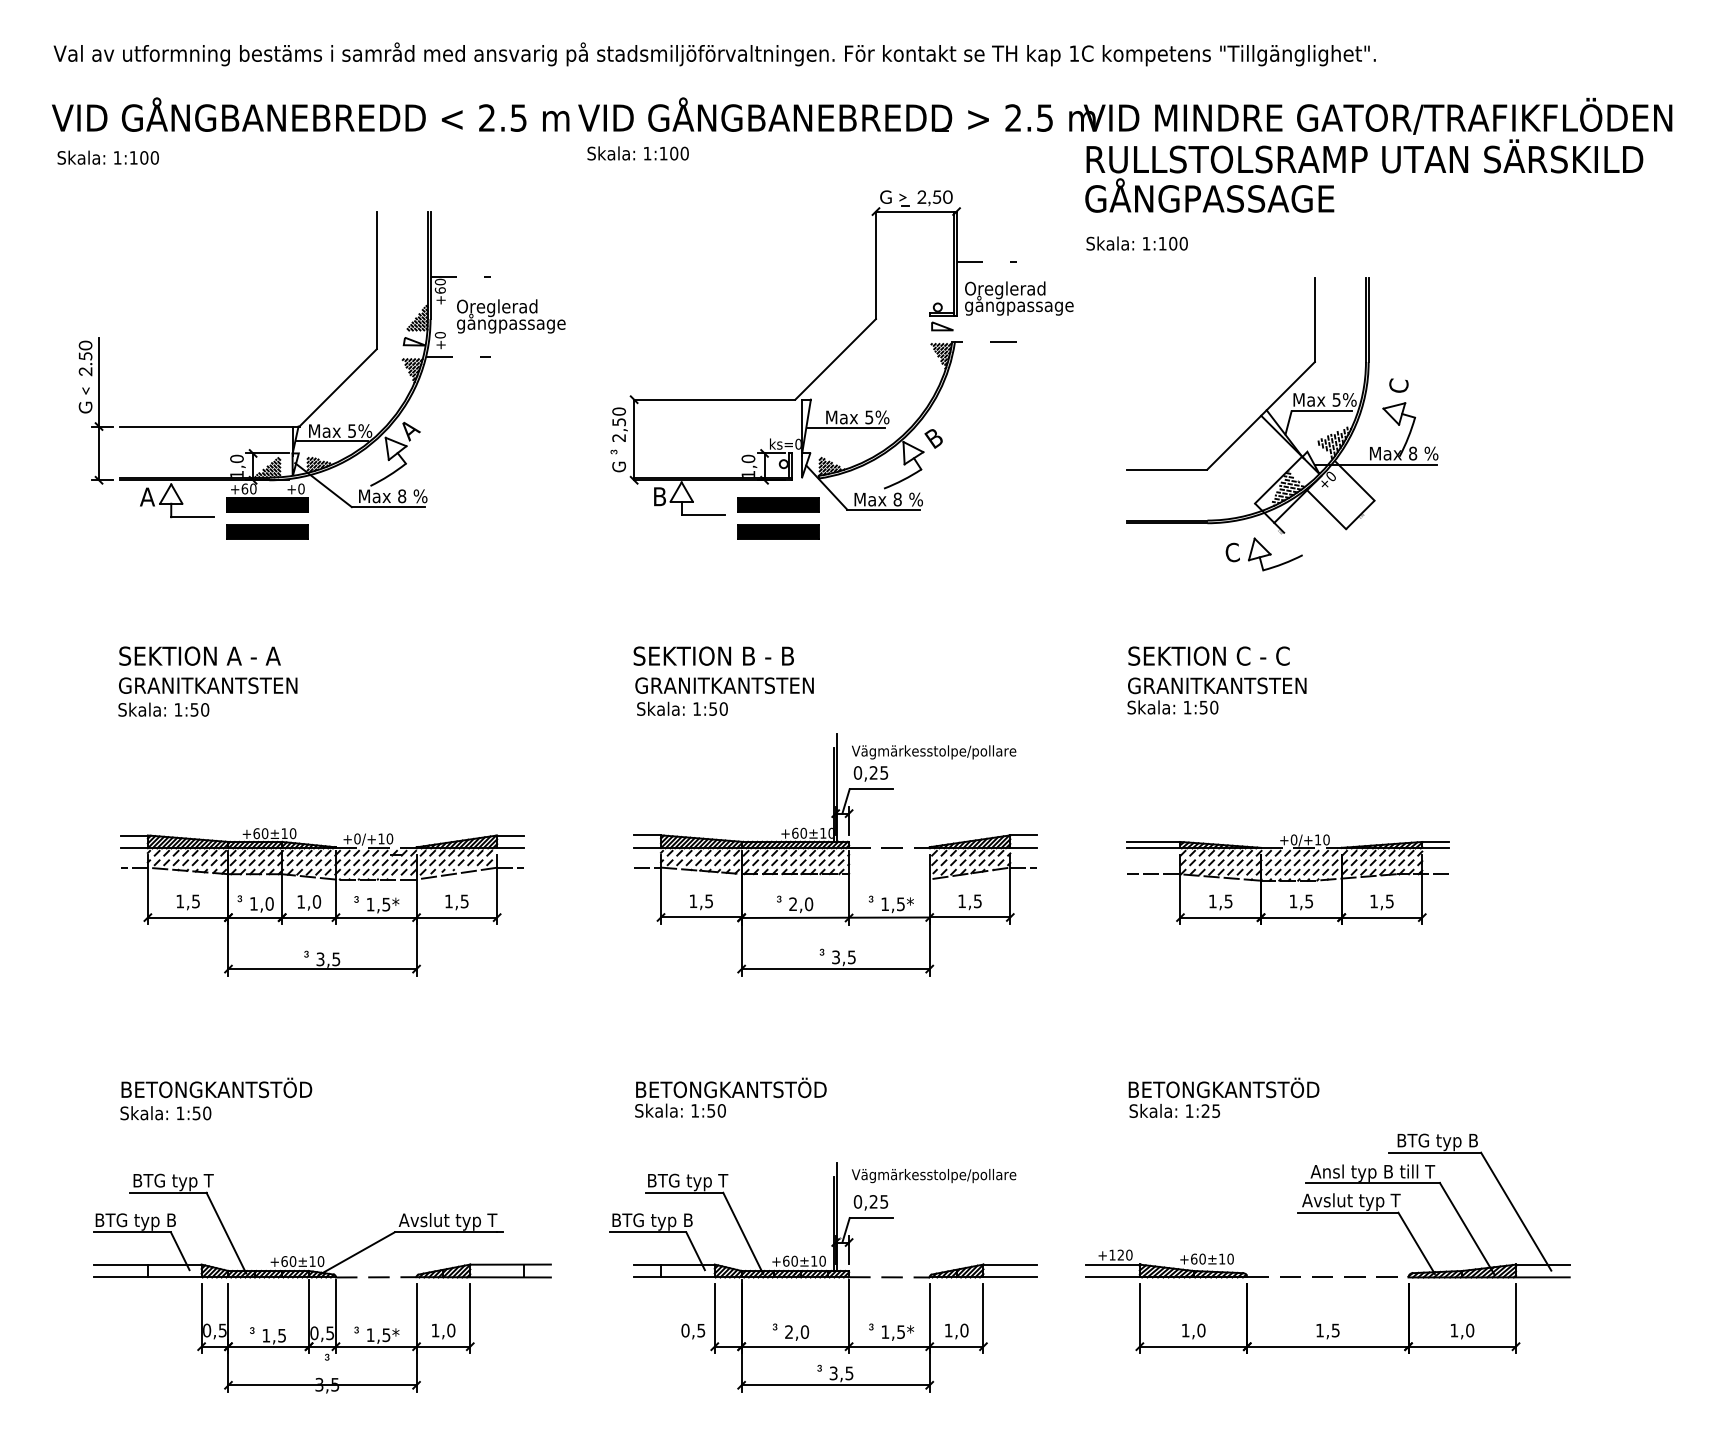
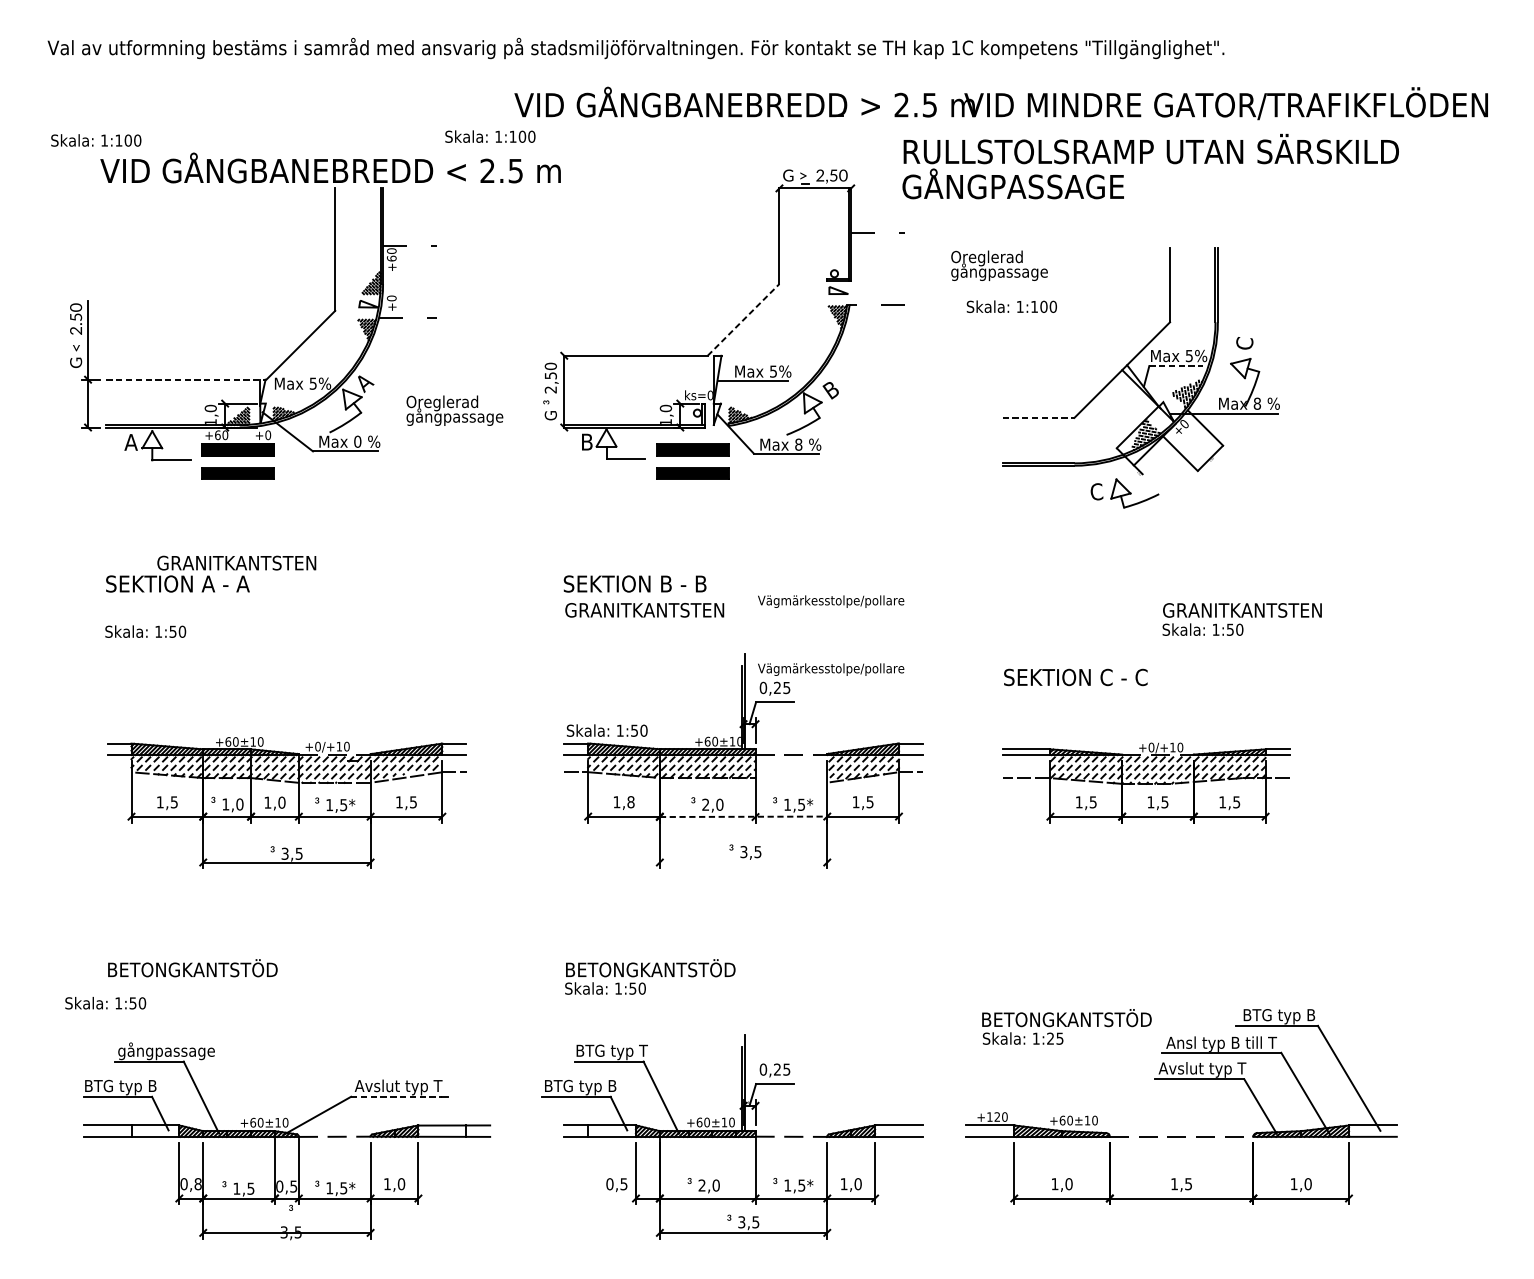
text: (310, 114) -> (330, 167), moved
text: (637, 153) -> (489, 136), moved
text: (1364, 175) -> (1150, 166), moved
text: (1136, 243) -> (1011, 306), moved
text: (1019, 298) -> (999, 265), moved
text: (511, 316) -> (455, 410), moved
line: (835, 359) -> (743, 320), solid -> dashed
line: (1322, 411) -> (1176, 366), solid -> dashed
line: (209, 426) -> (186, 379), solid -> dashed
line: (331, 441) -> (294, 392), removed
line: (1167, 469) -> (1038, 417), solid -> dashed
text: (402, 495) -> (358, 441), 8 -> 0
text: (1208, 655) -> (1075, 676), moved
text: (208, 685) -> (237, 562), moved
text: (1216, 695) -> (1241, 619), moved
text: (682, 708) -> (607, 730), moved
line: (134, 867) -> (119, 772), removed
text: (709, 901) -> (631, 802), 1,5 -> 1,8
line: (836, 917) -> (744, 816), solid -> dashed
line: (835, 969) -> (743, 862), removed
text: (1223, 1097) -> (1066, 1026), moved
text: (165, 1113) -> (105, 1003), moved
text: (933, 1176) -> (830, 602), moved
text: (187, 1181) -> (166, 1051), BTG typ T -> gångpassage
line: (446, 1232) -> (397, 1096), solid -> dashed
text: (222, 1330) -> (197, 1184), 0,5 -> 0,8

